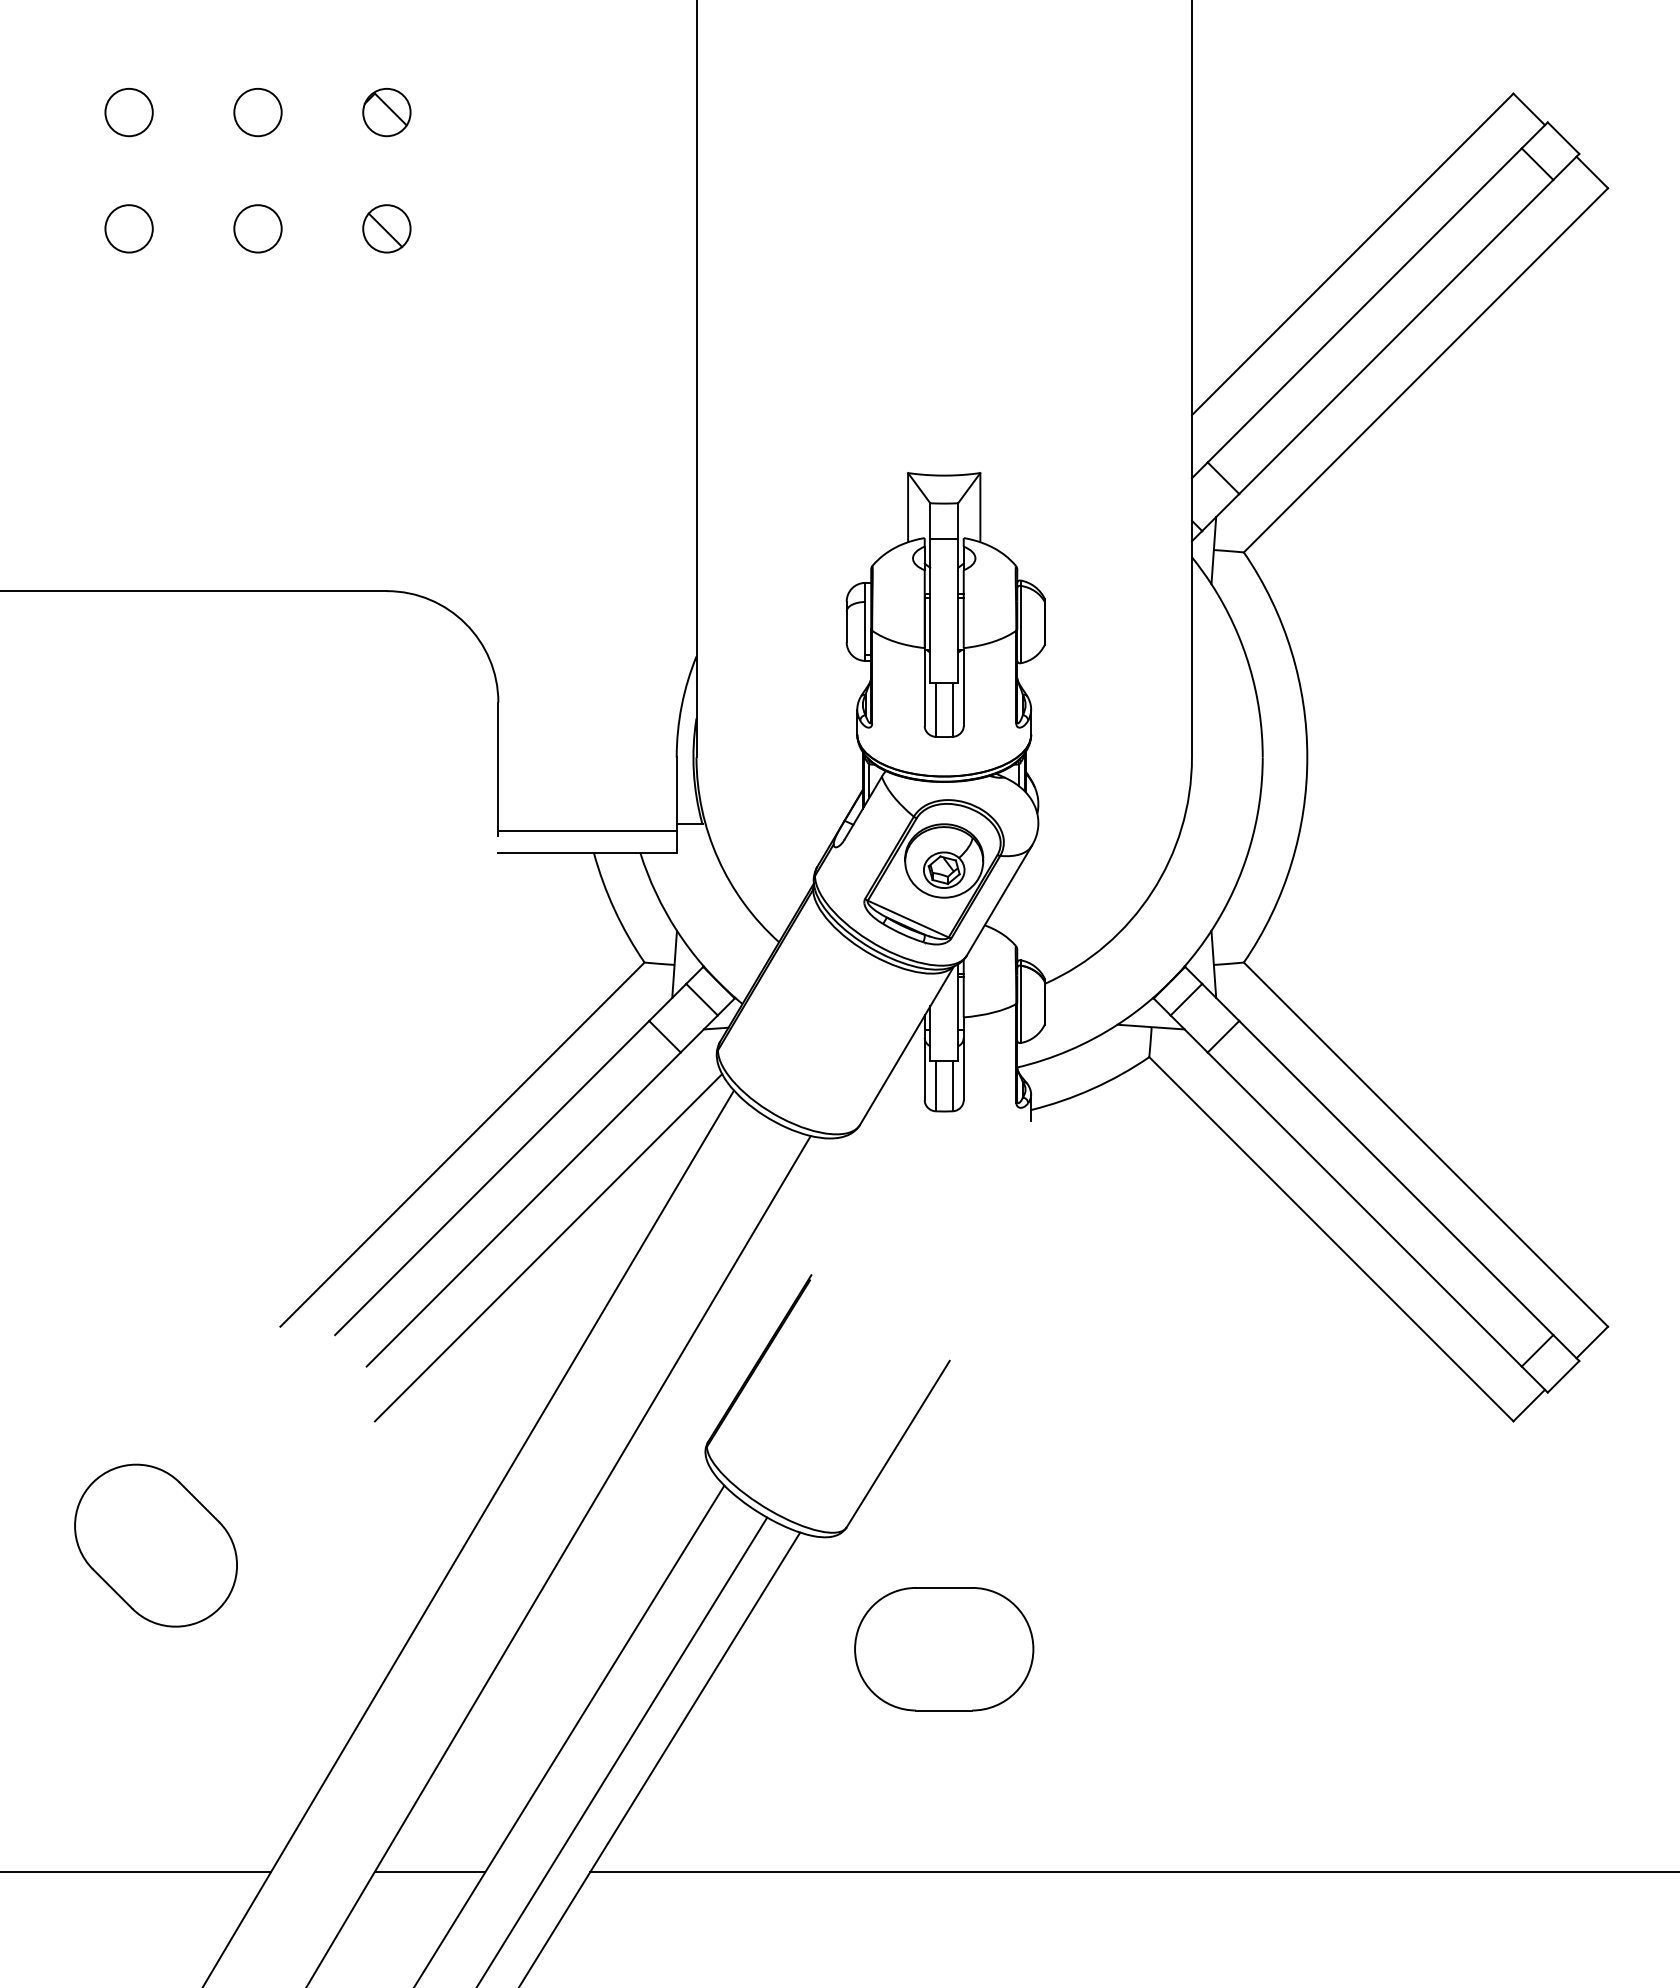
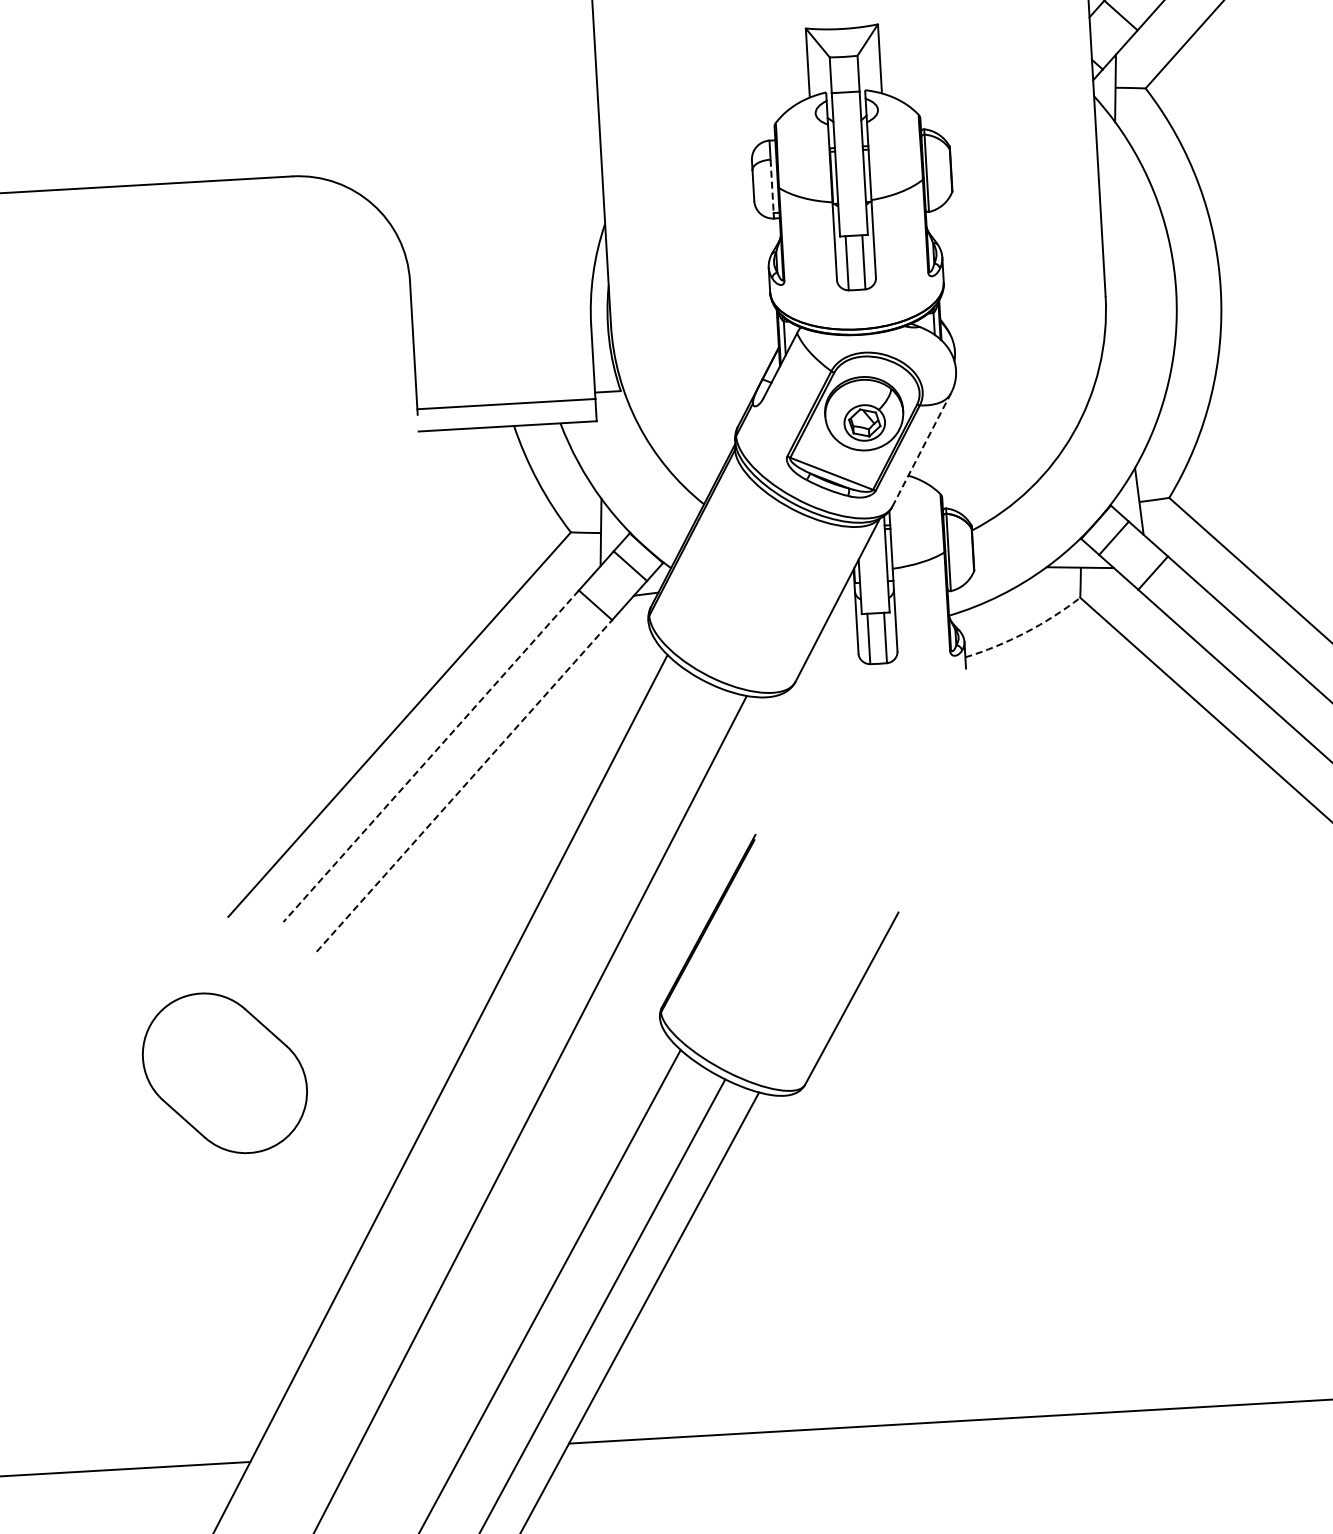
line: (865, 628) -> (772, 186), solid -> dashed
line: (999, 900) -> (921, 450), solid -> dashed
arc: (1092, 1088) -> (1025, 632), solid -> dashed
line: (491, 1178) -> (430, 756), solid -> dashed
line: (524, 1209) -> (465, 785), solid -> dashed
line: (548, 1247) -> (491, 822), removed
part: (155, 1545) -> (224, 1073), moved
part: (944, 1649) -> (909, 1200), removed
line: (429, 1872) -> (408, 1453), removed

